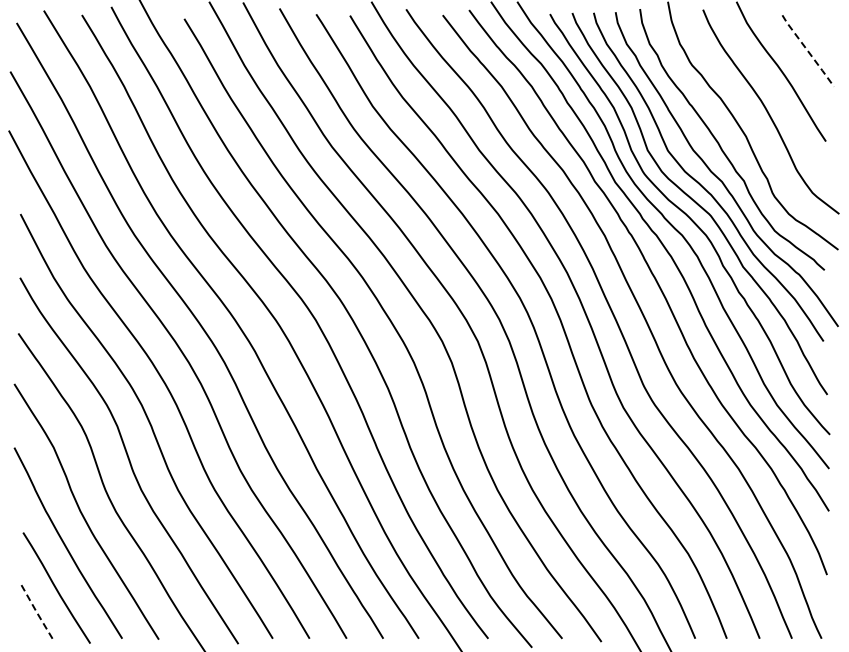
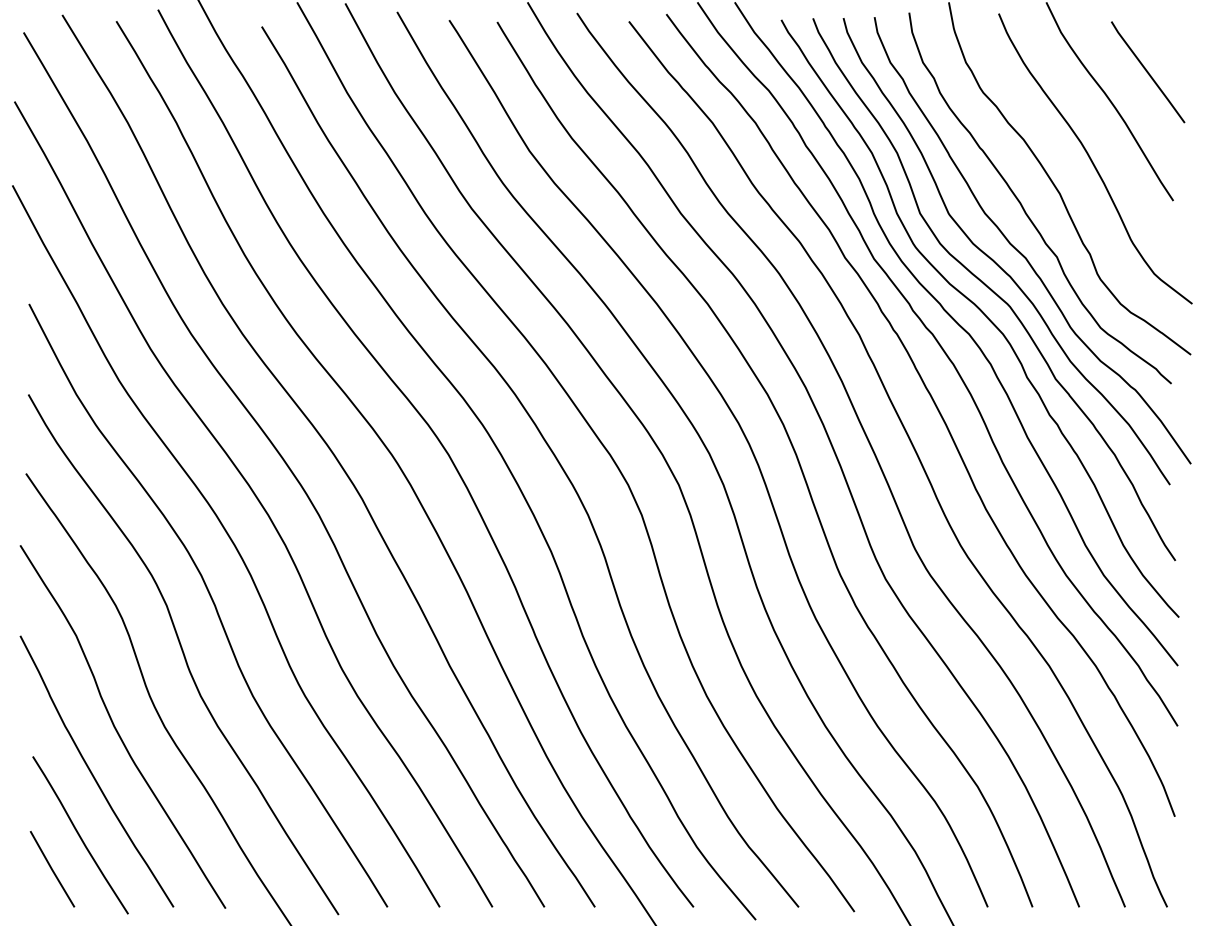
line: (807, 50) -> (1147, 71), dashed -> solid
line: (36, 612) -> (51, 870), dashed -> solid

